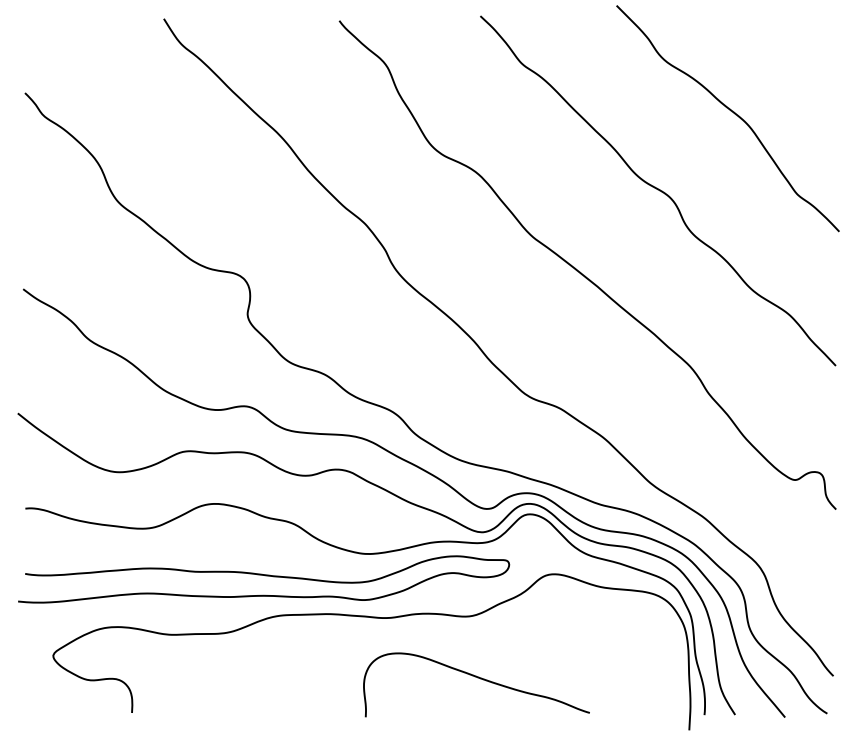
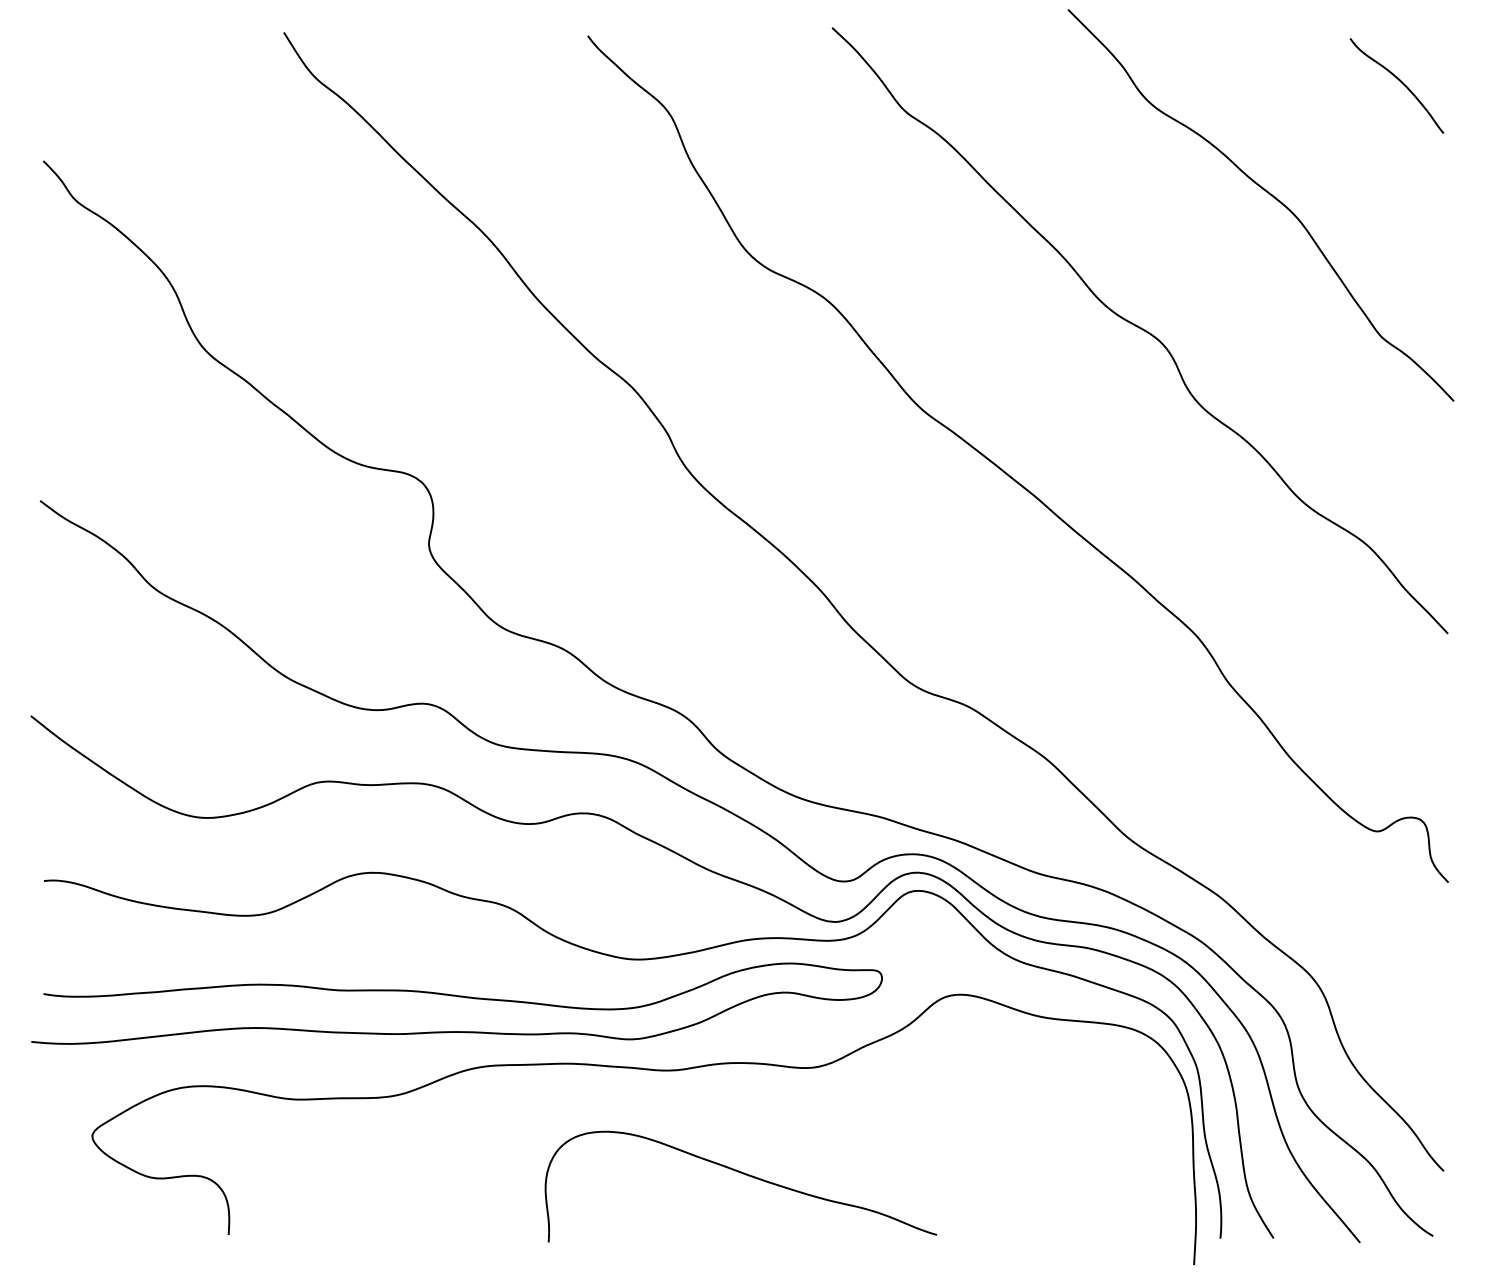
curve: (807, 47) -> (1398, 82), added
curve: (477, 678) -> (742, 1175), moved

